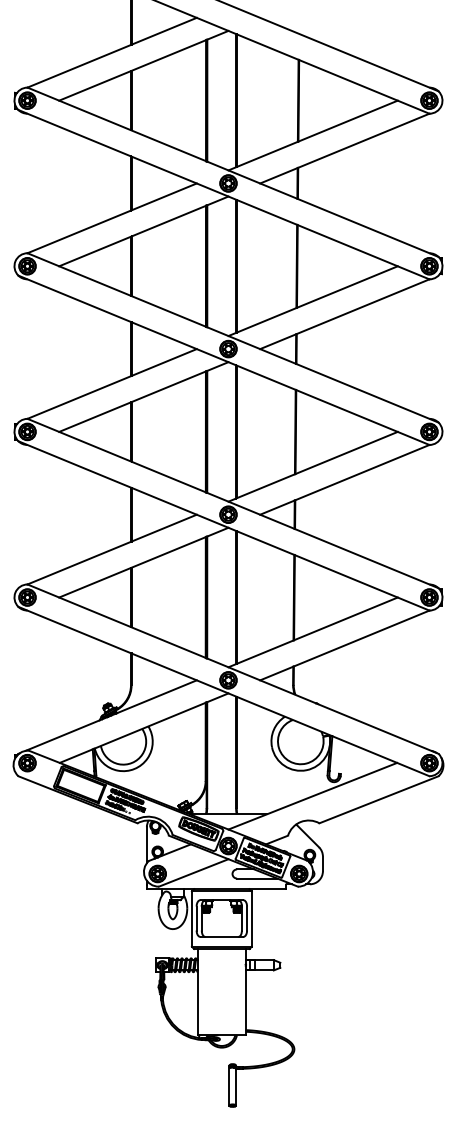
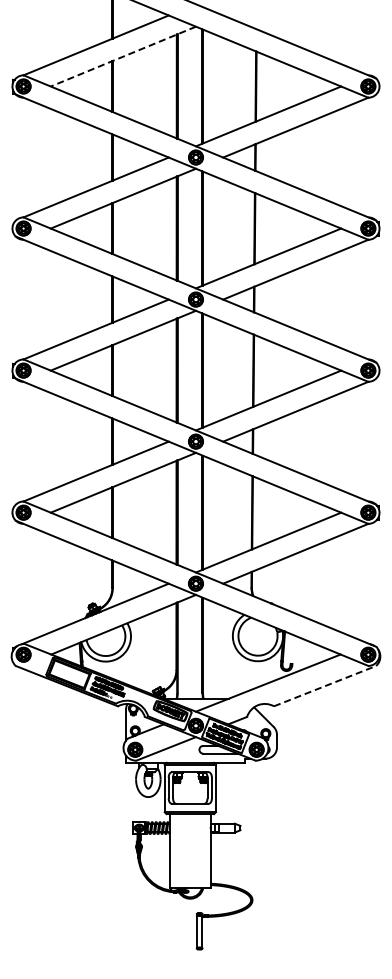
line: (143, 65) -> (123, 56), solid -> dashed
line: (379, 800) -> (325, 686), solid -> dashed

